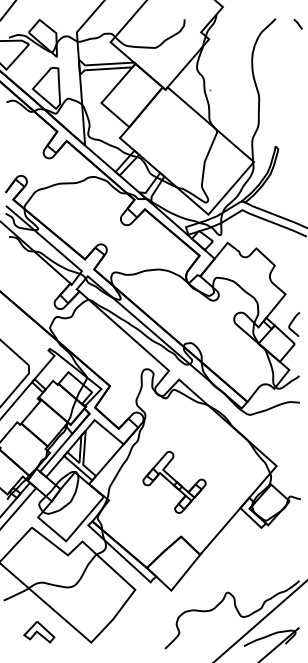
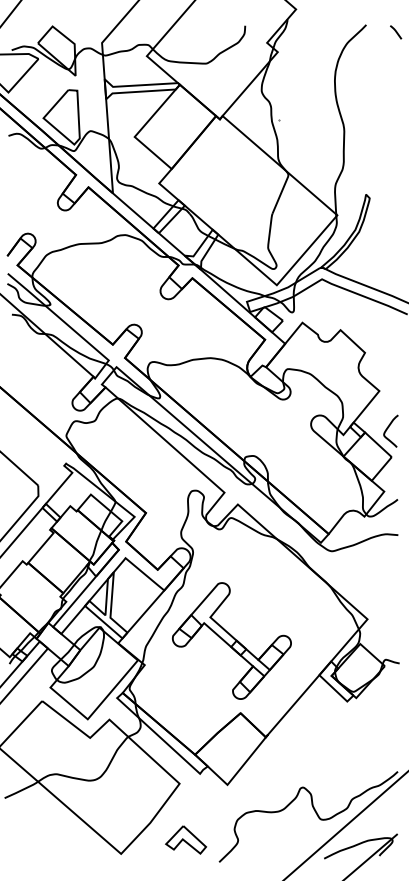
part: (174, 482) -> (231, 640), size x1.43
part: (39, 631) -> (186, 839), moved

